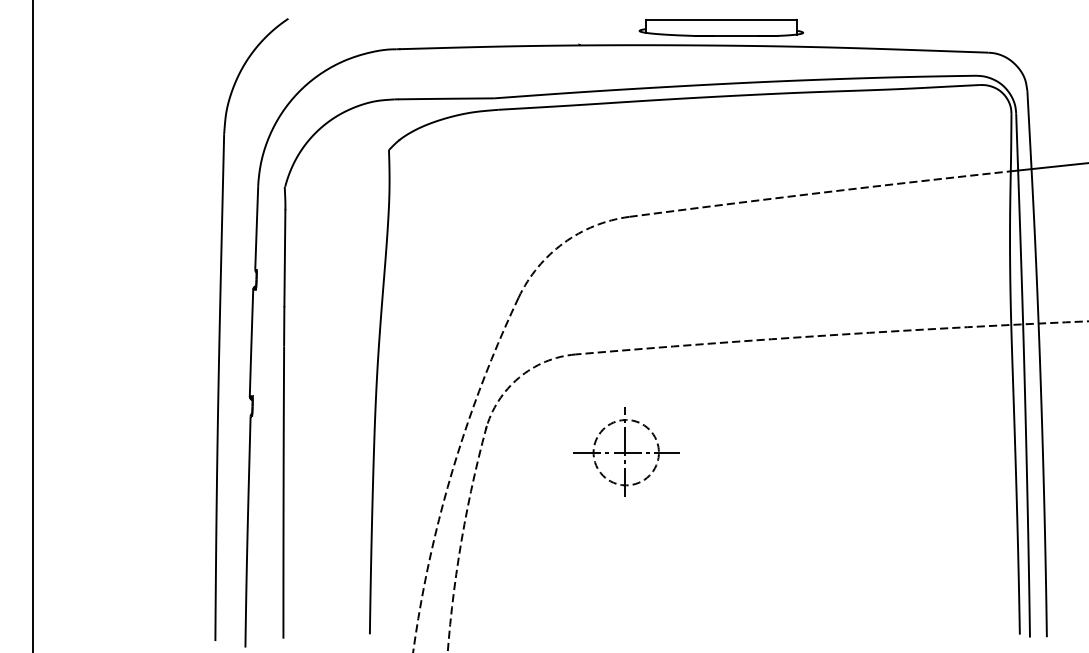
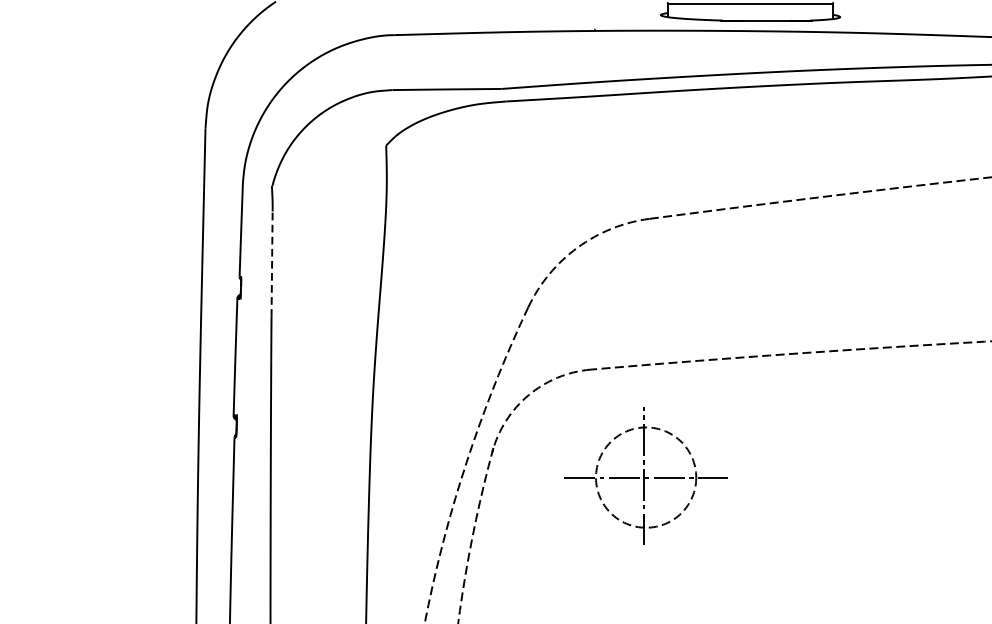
line: (284, 257) -> (271, 263), solid -> dashed
part: (626, 451) -> (646, 475), size x1.4

